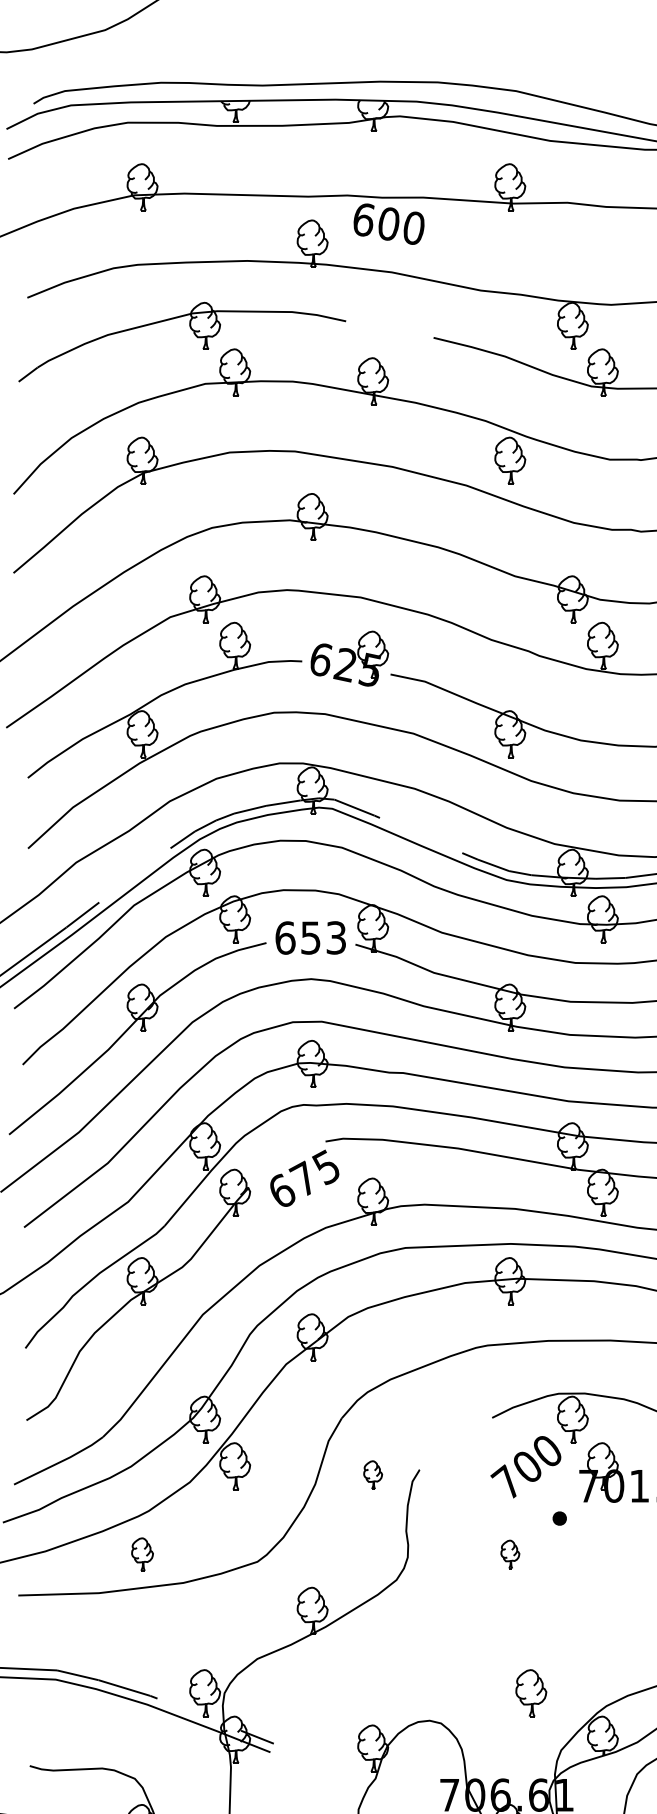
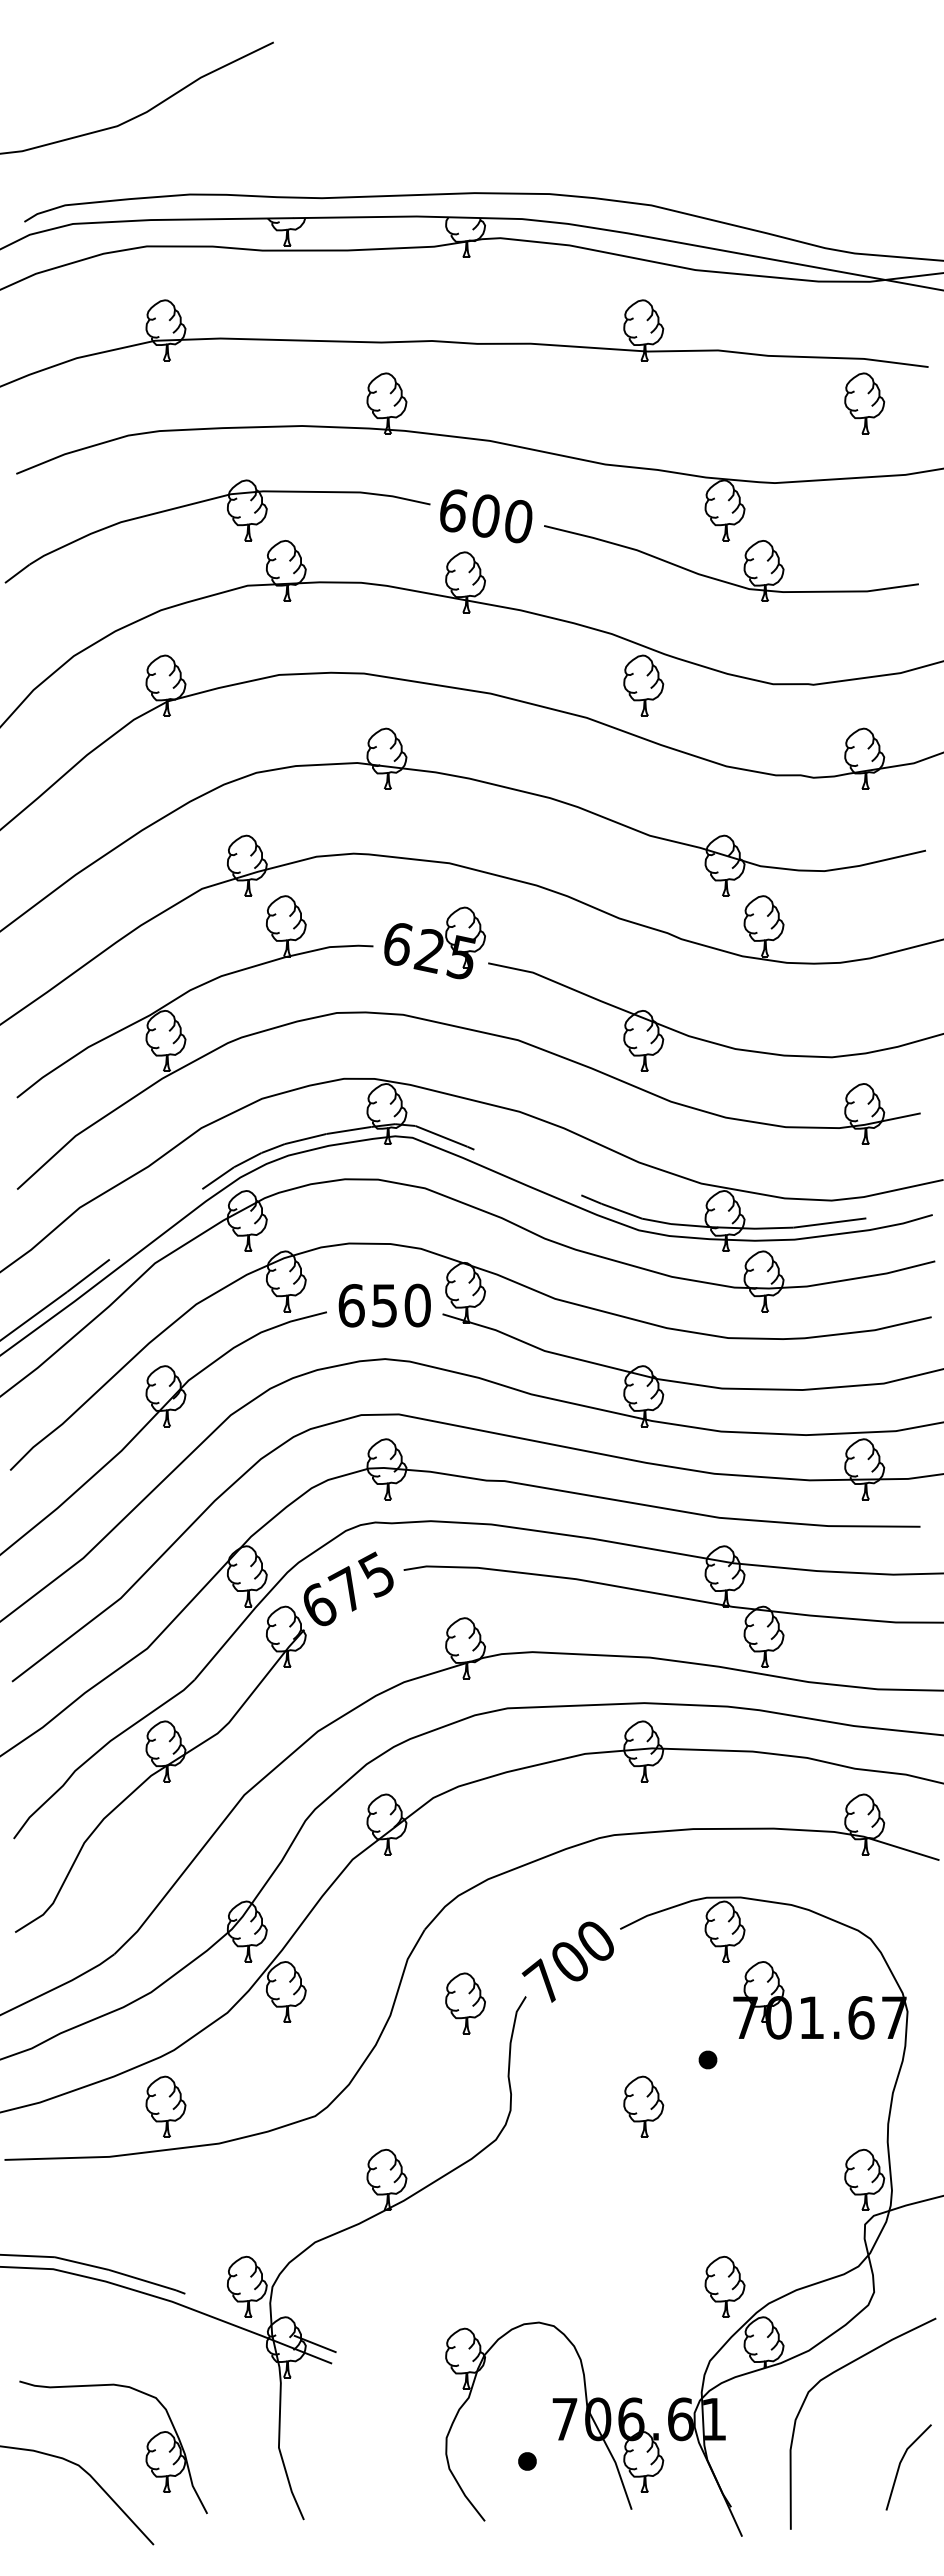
text: (389, 224) -> (486, 516), moved
text: (336, 937) -> (417, 1305), 653 -> 650
text: (304, 1178) -> (348, 1588), moved
text: (525, 1466) -> (567, 1961), moved
part: (373, 1475) -> (465, 2003), size x1.67
part: (142, 1554) -> (165, 2106), size x1.43
part: (510, 1554) -> (643, 2106), size x1.67
part: (530, 1692) -> (724, 2286), moved

